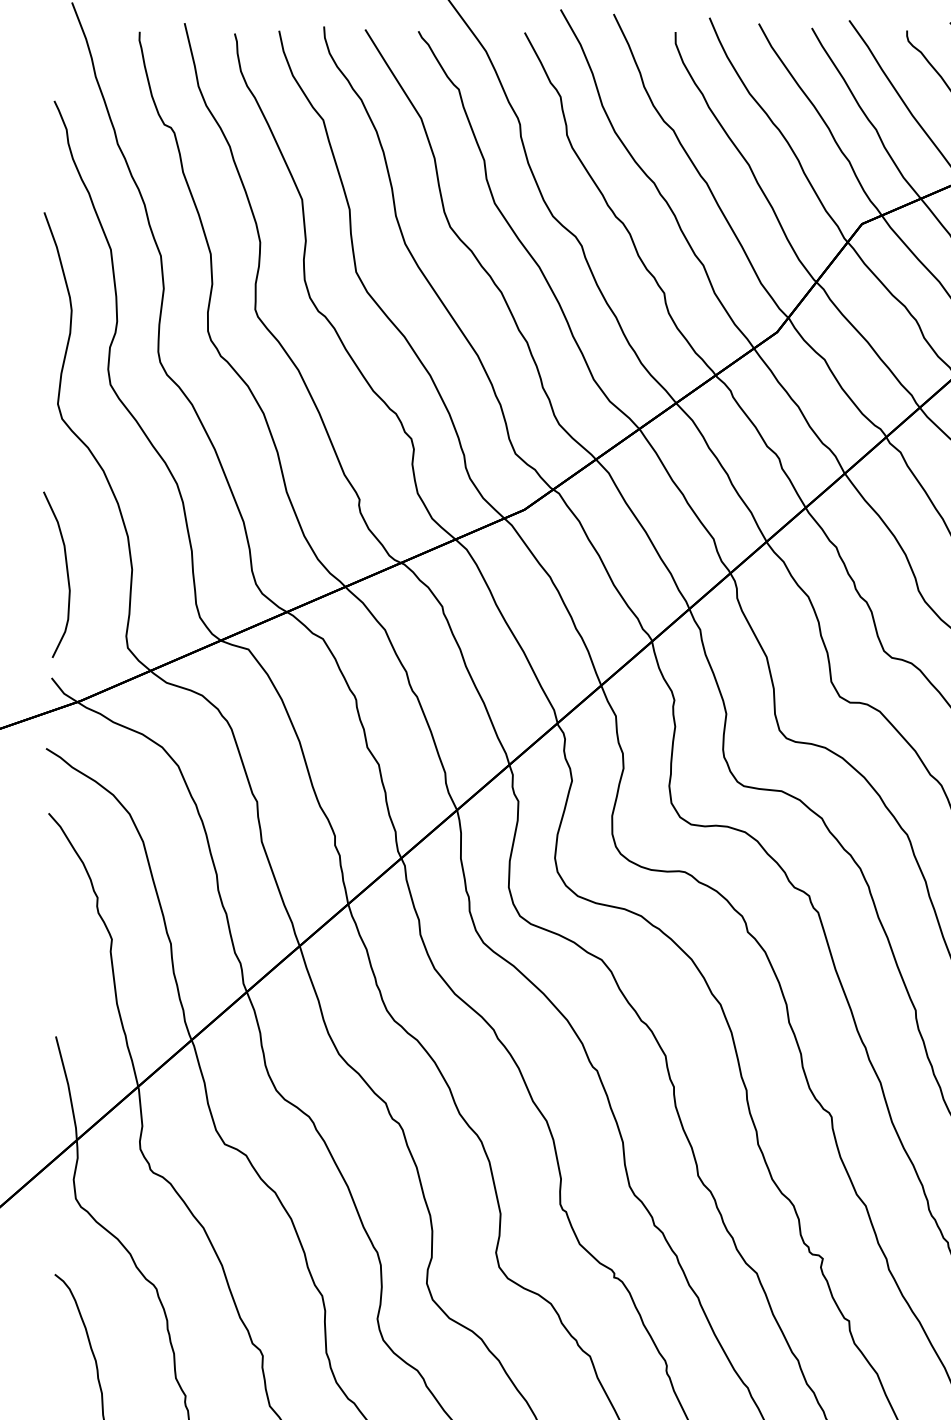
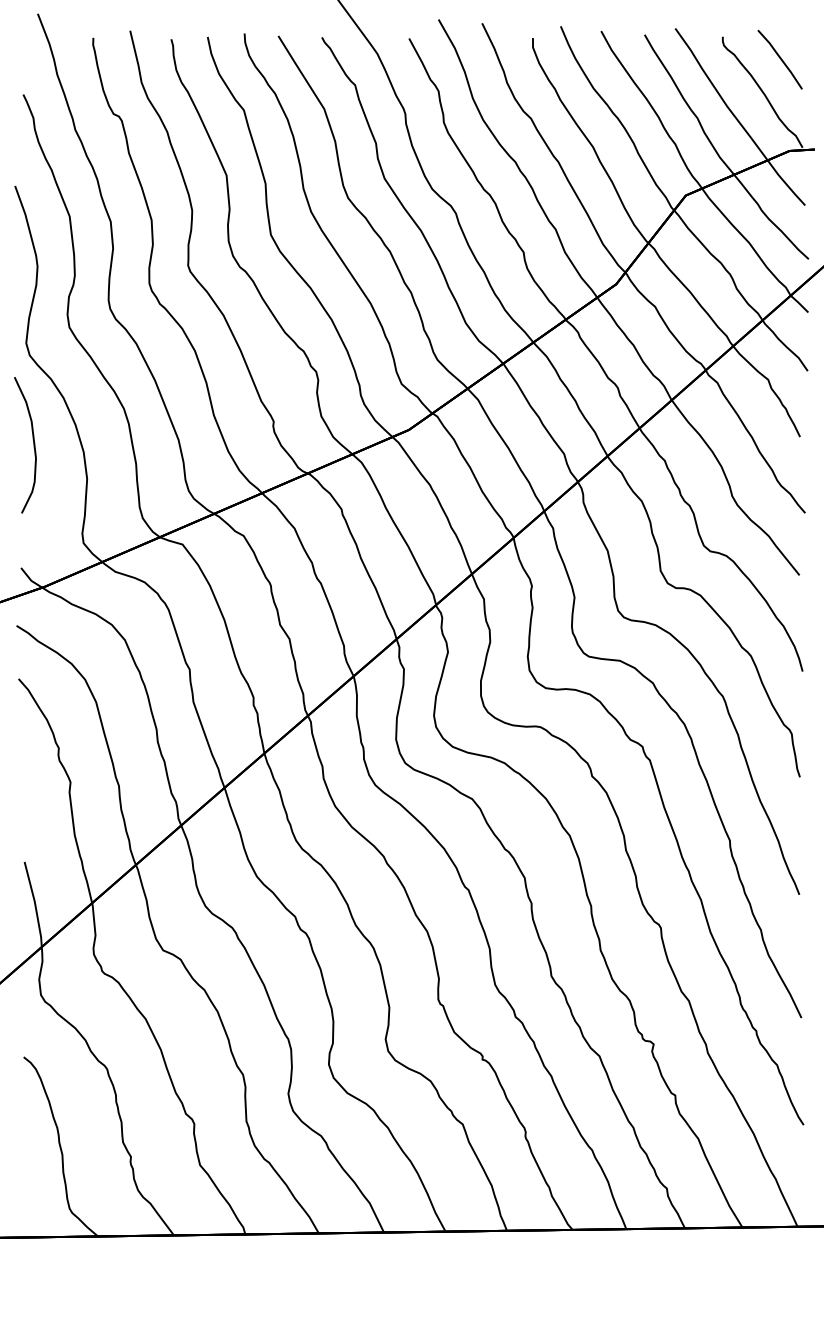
curve: (66, 575) -> (33, 445), moved

